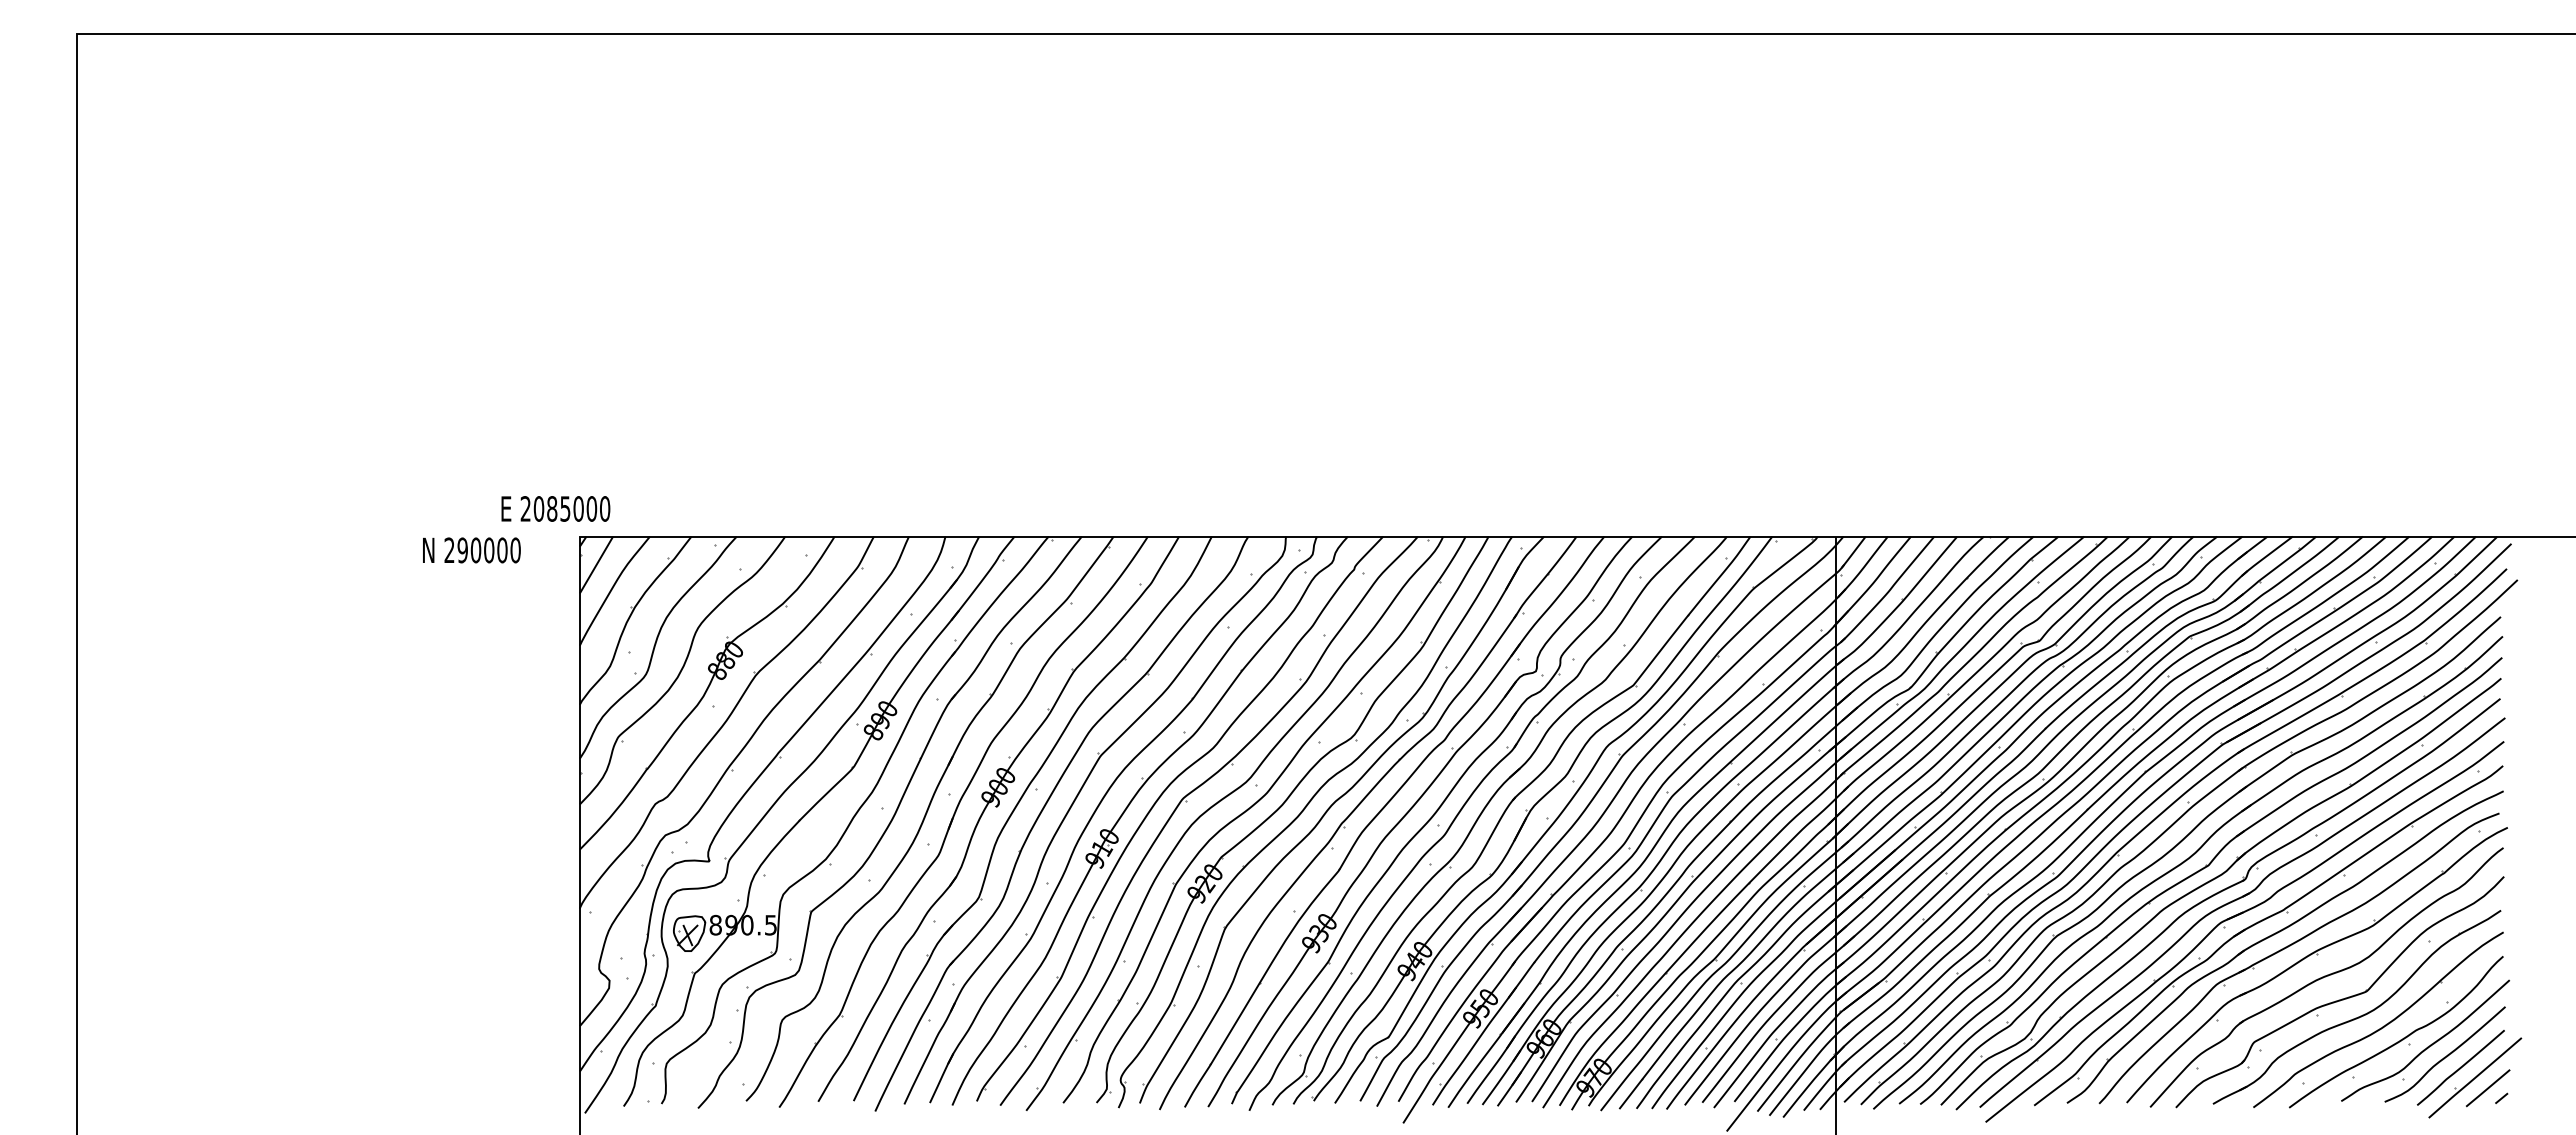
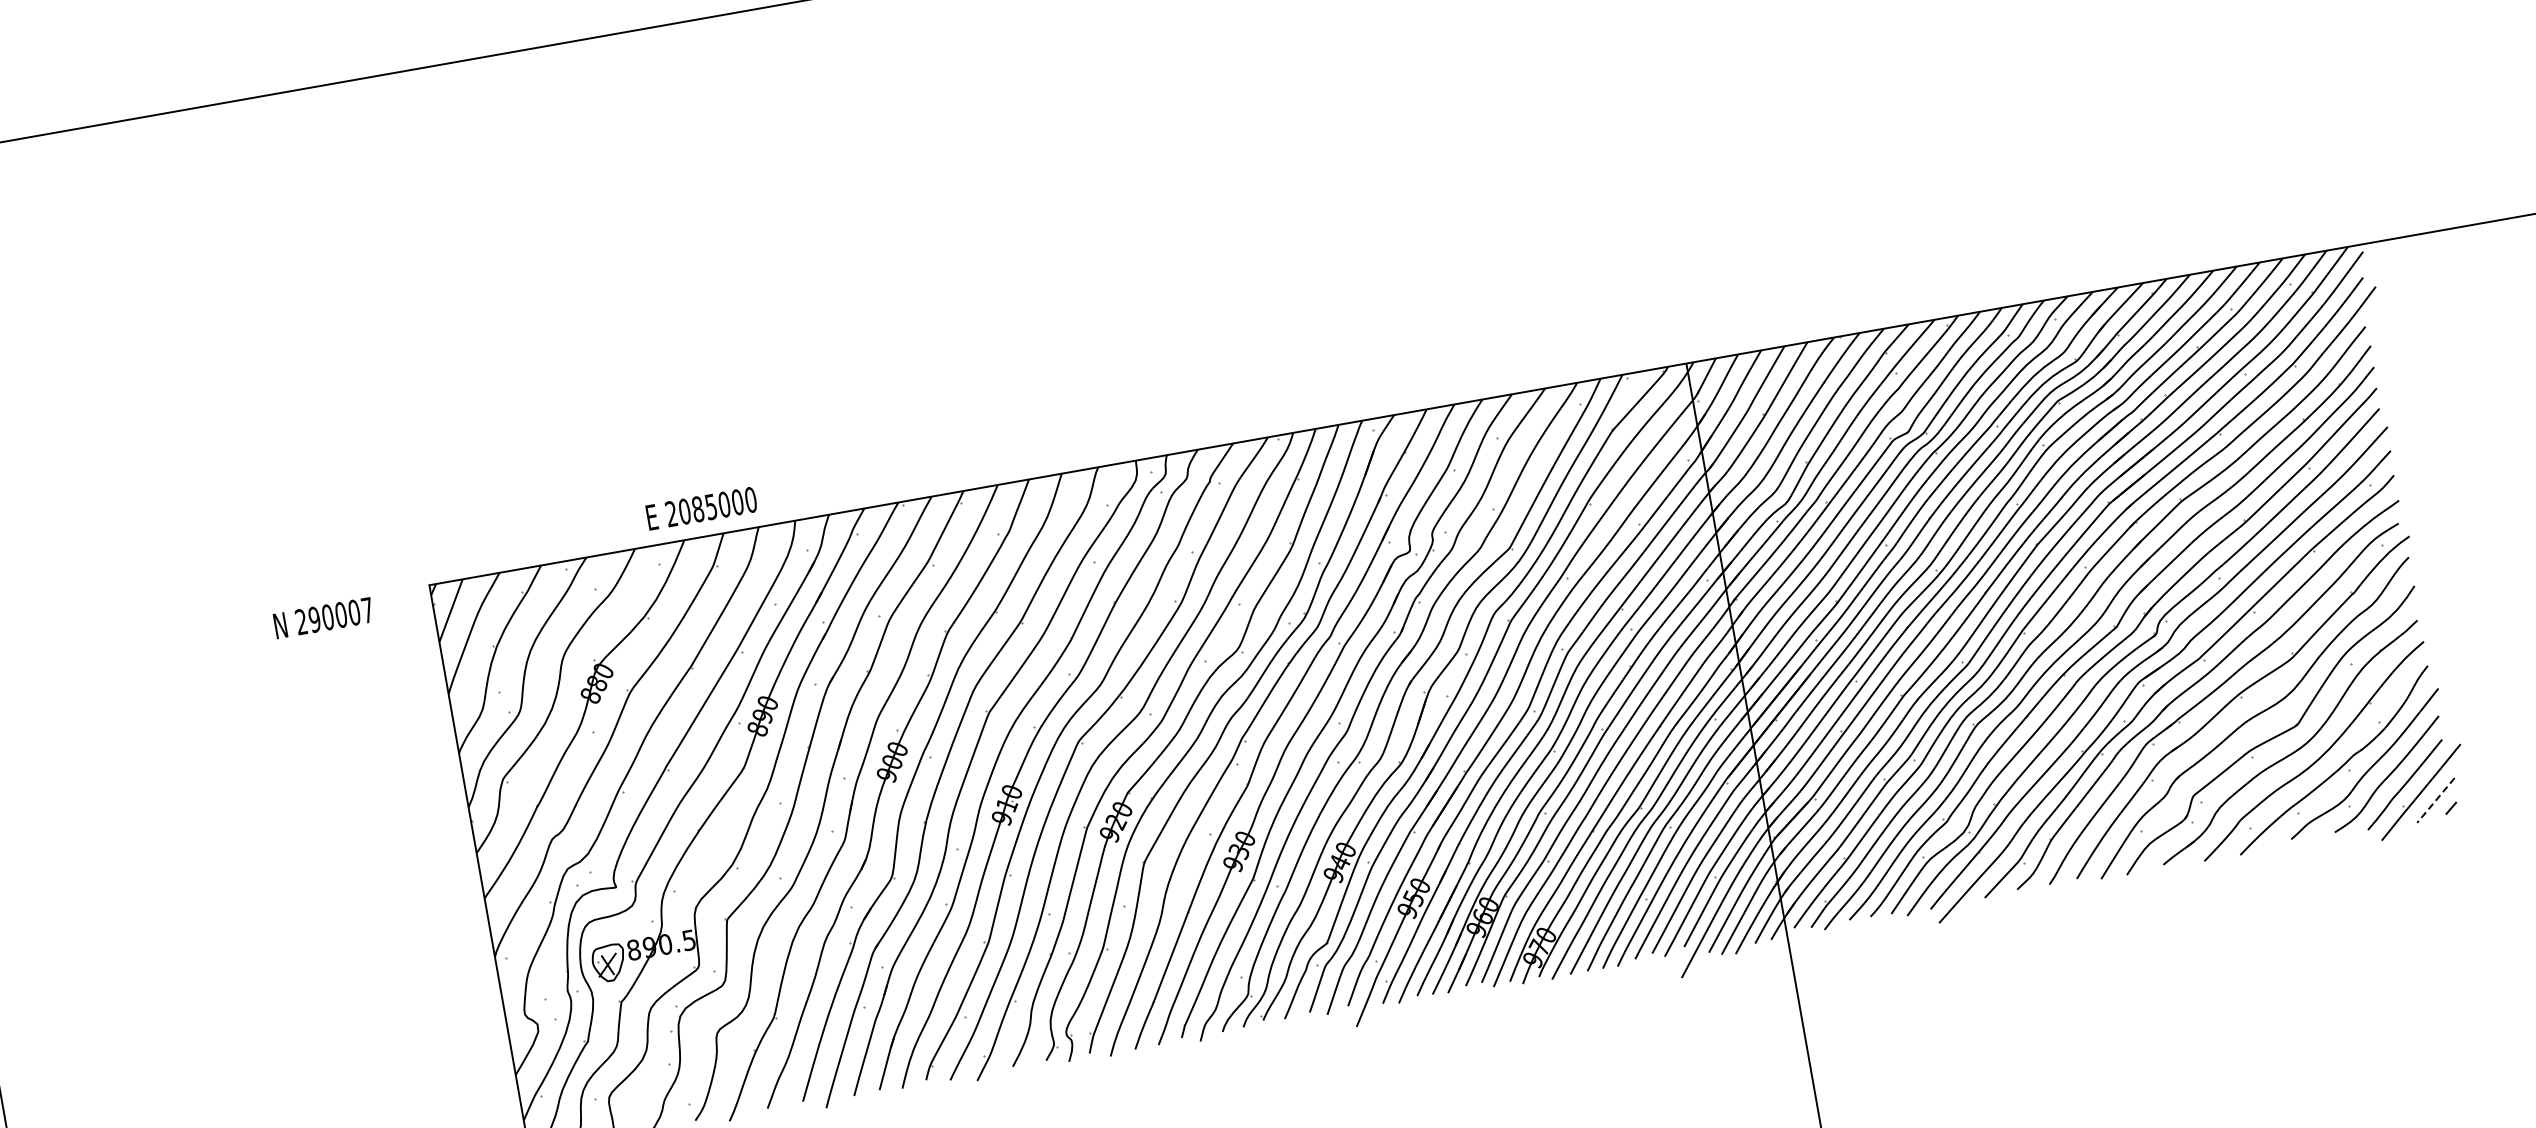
text: (555, 508) -> (701, 508), moved
text: (515, 550) -> (367, 610), 290000 -> 290007
line: (2487, 1088) -> (2435, 800), solid -> dashed

